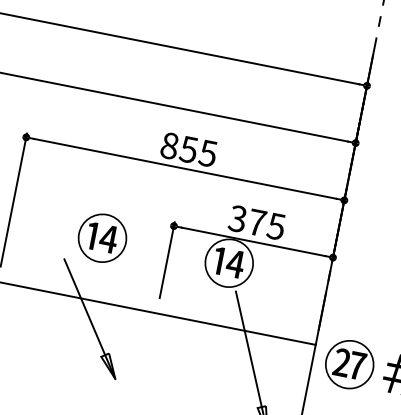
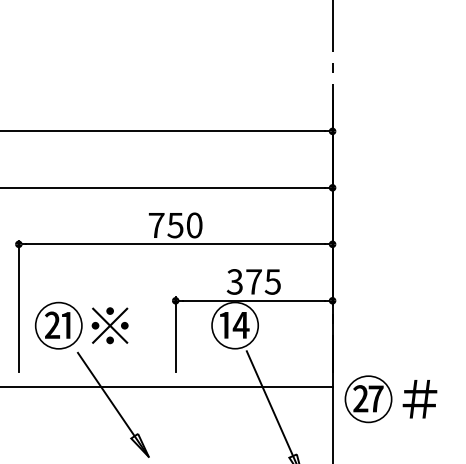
text: (188, 149) -> (175, 225), 855 -> 750
text: (75, 232) -> (83, 325), ⑭ -> ㉑※

